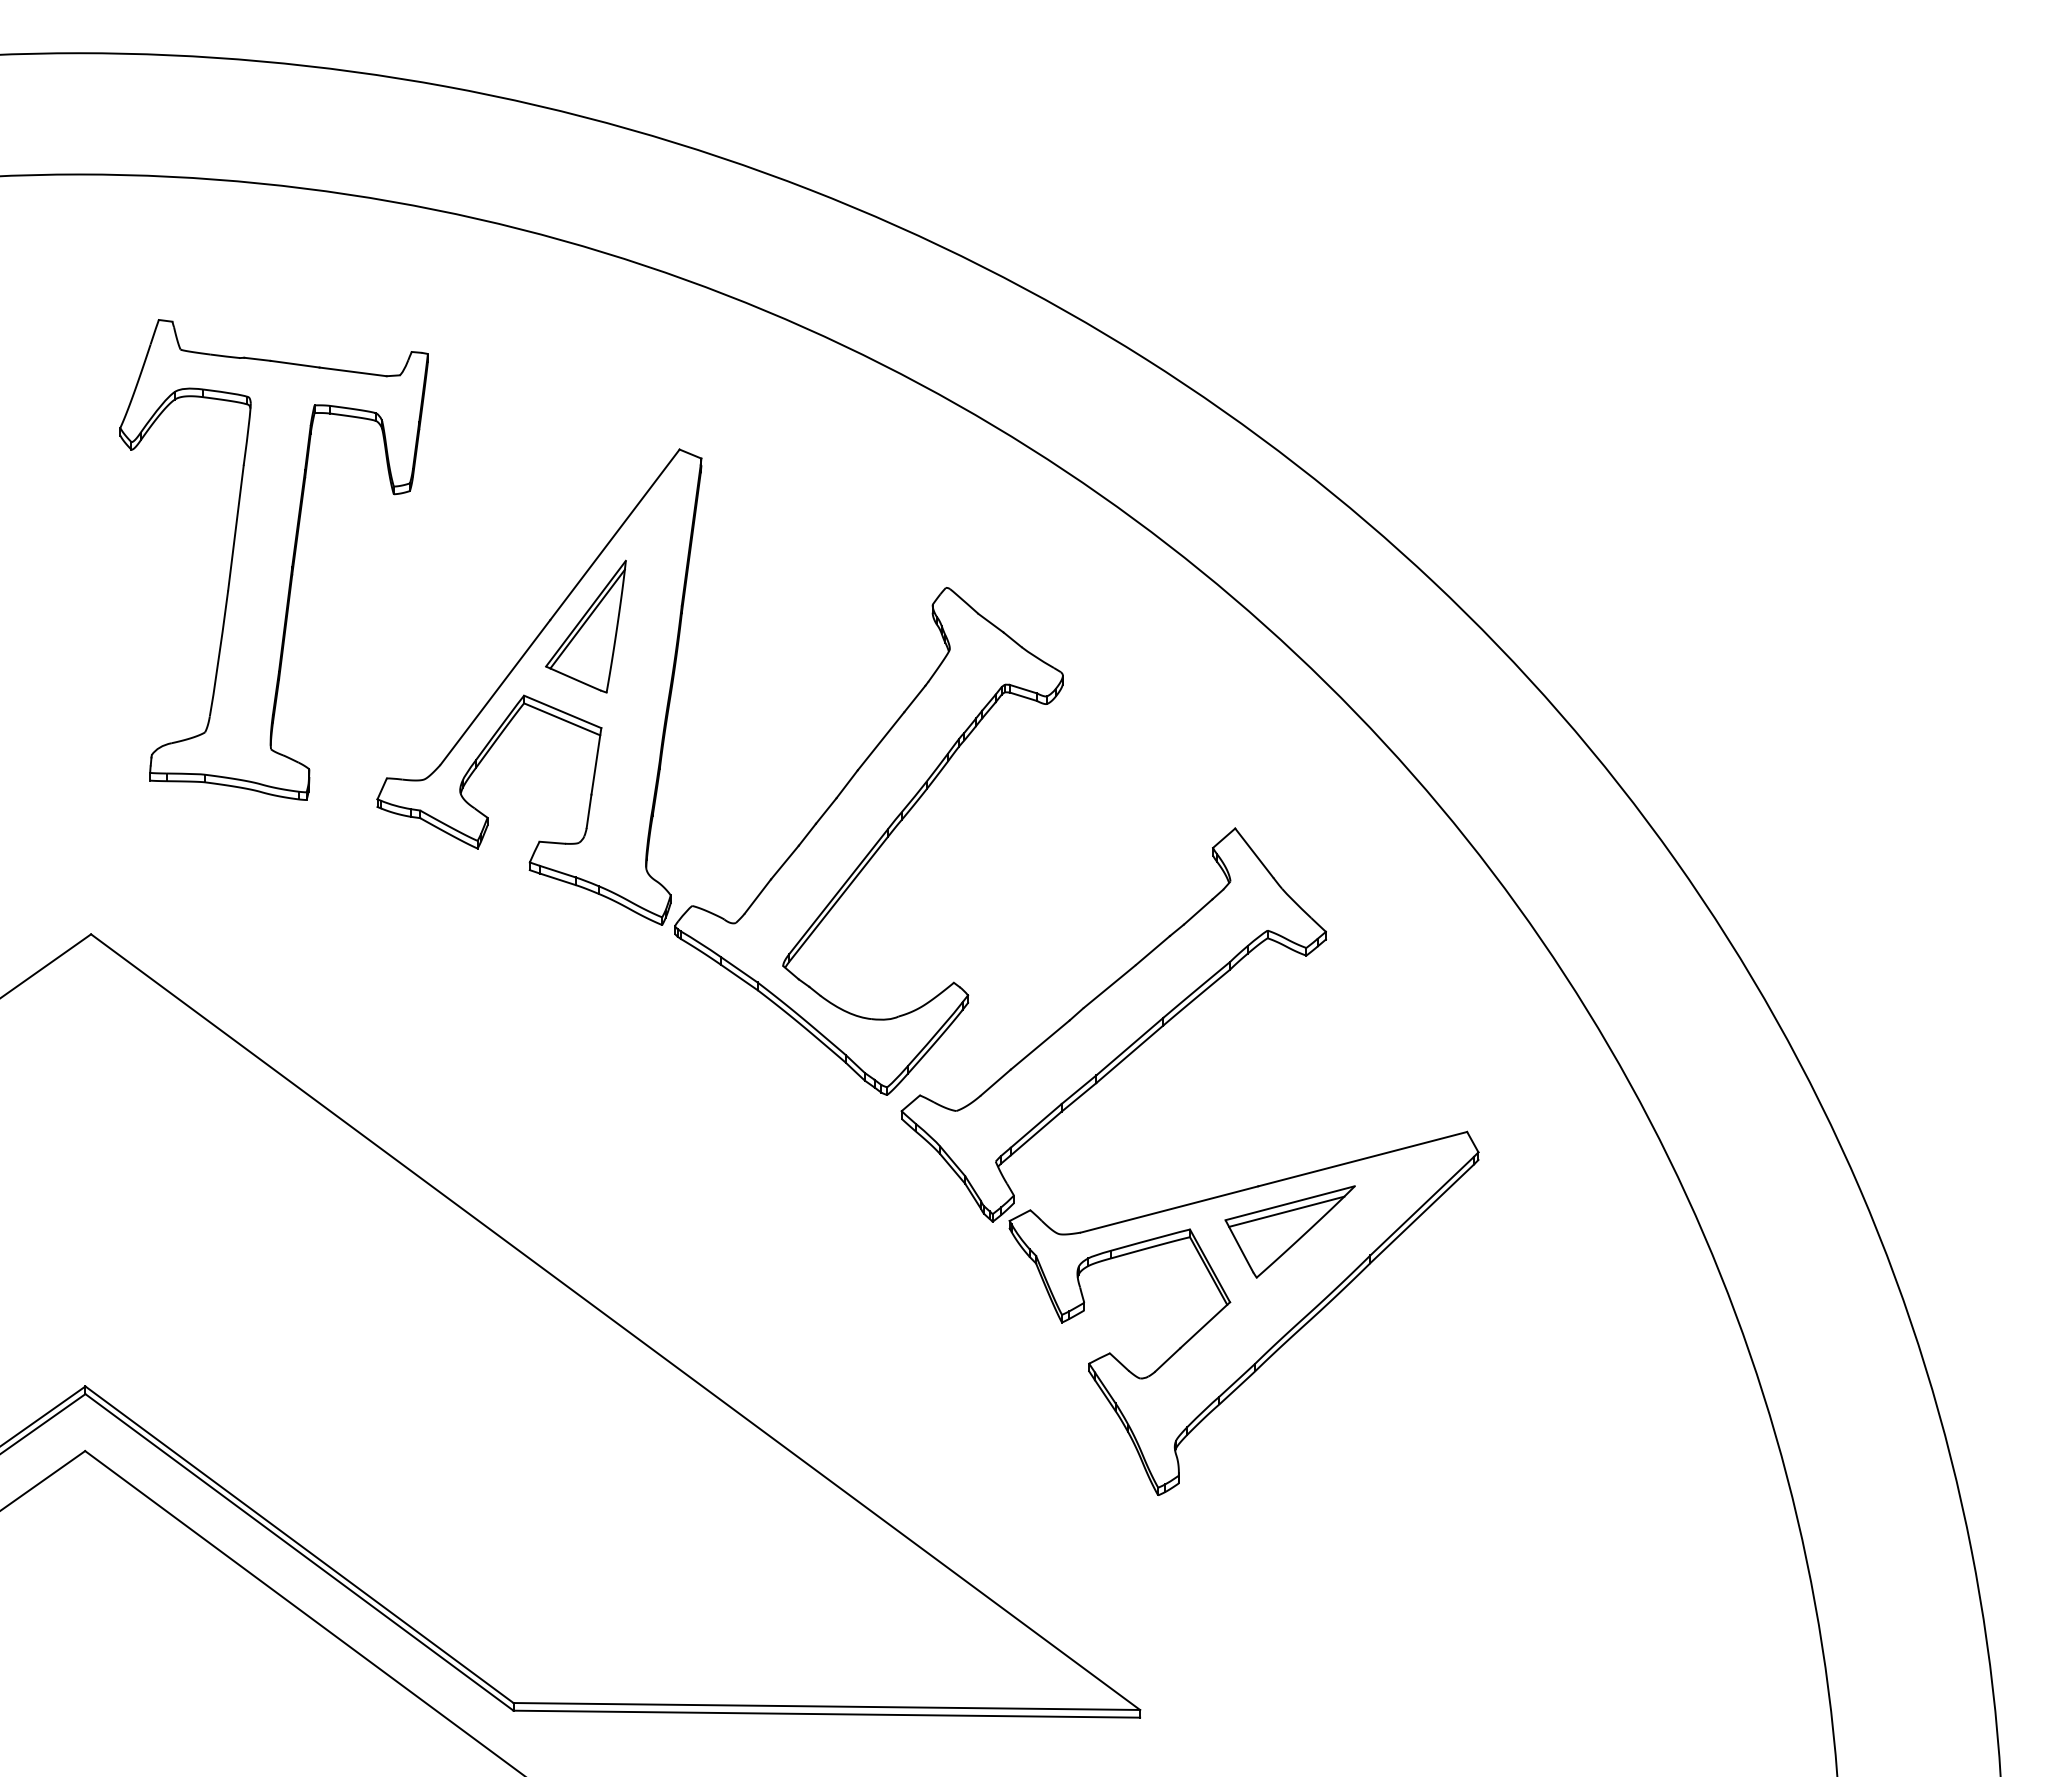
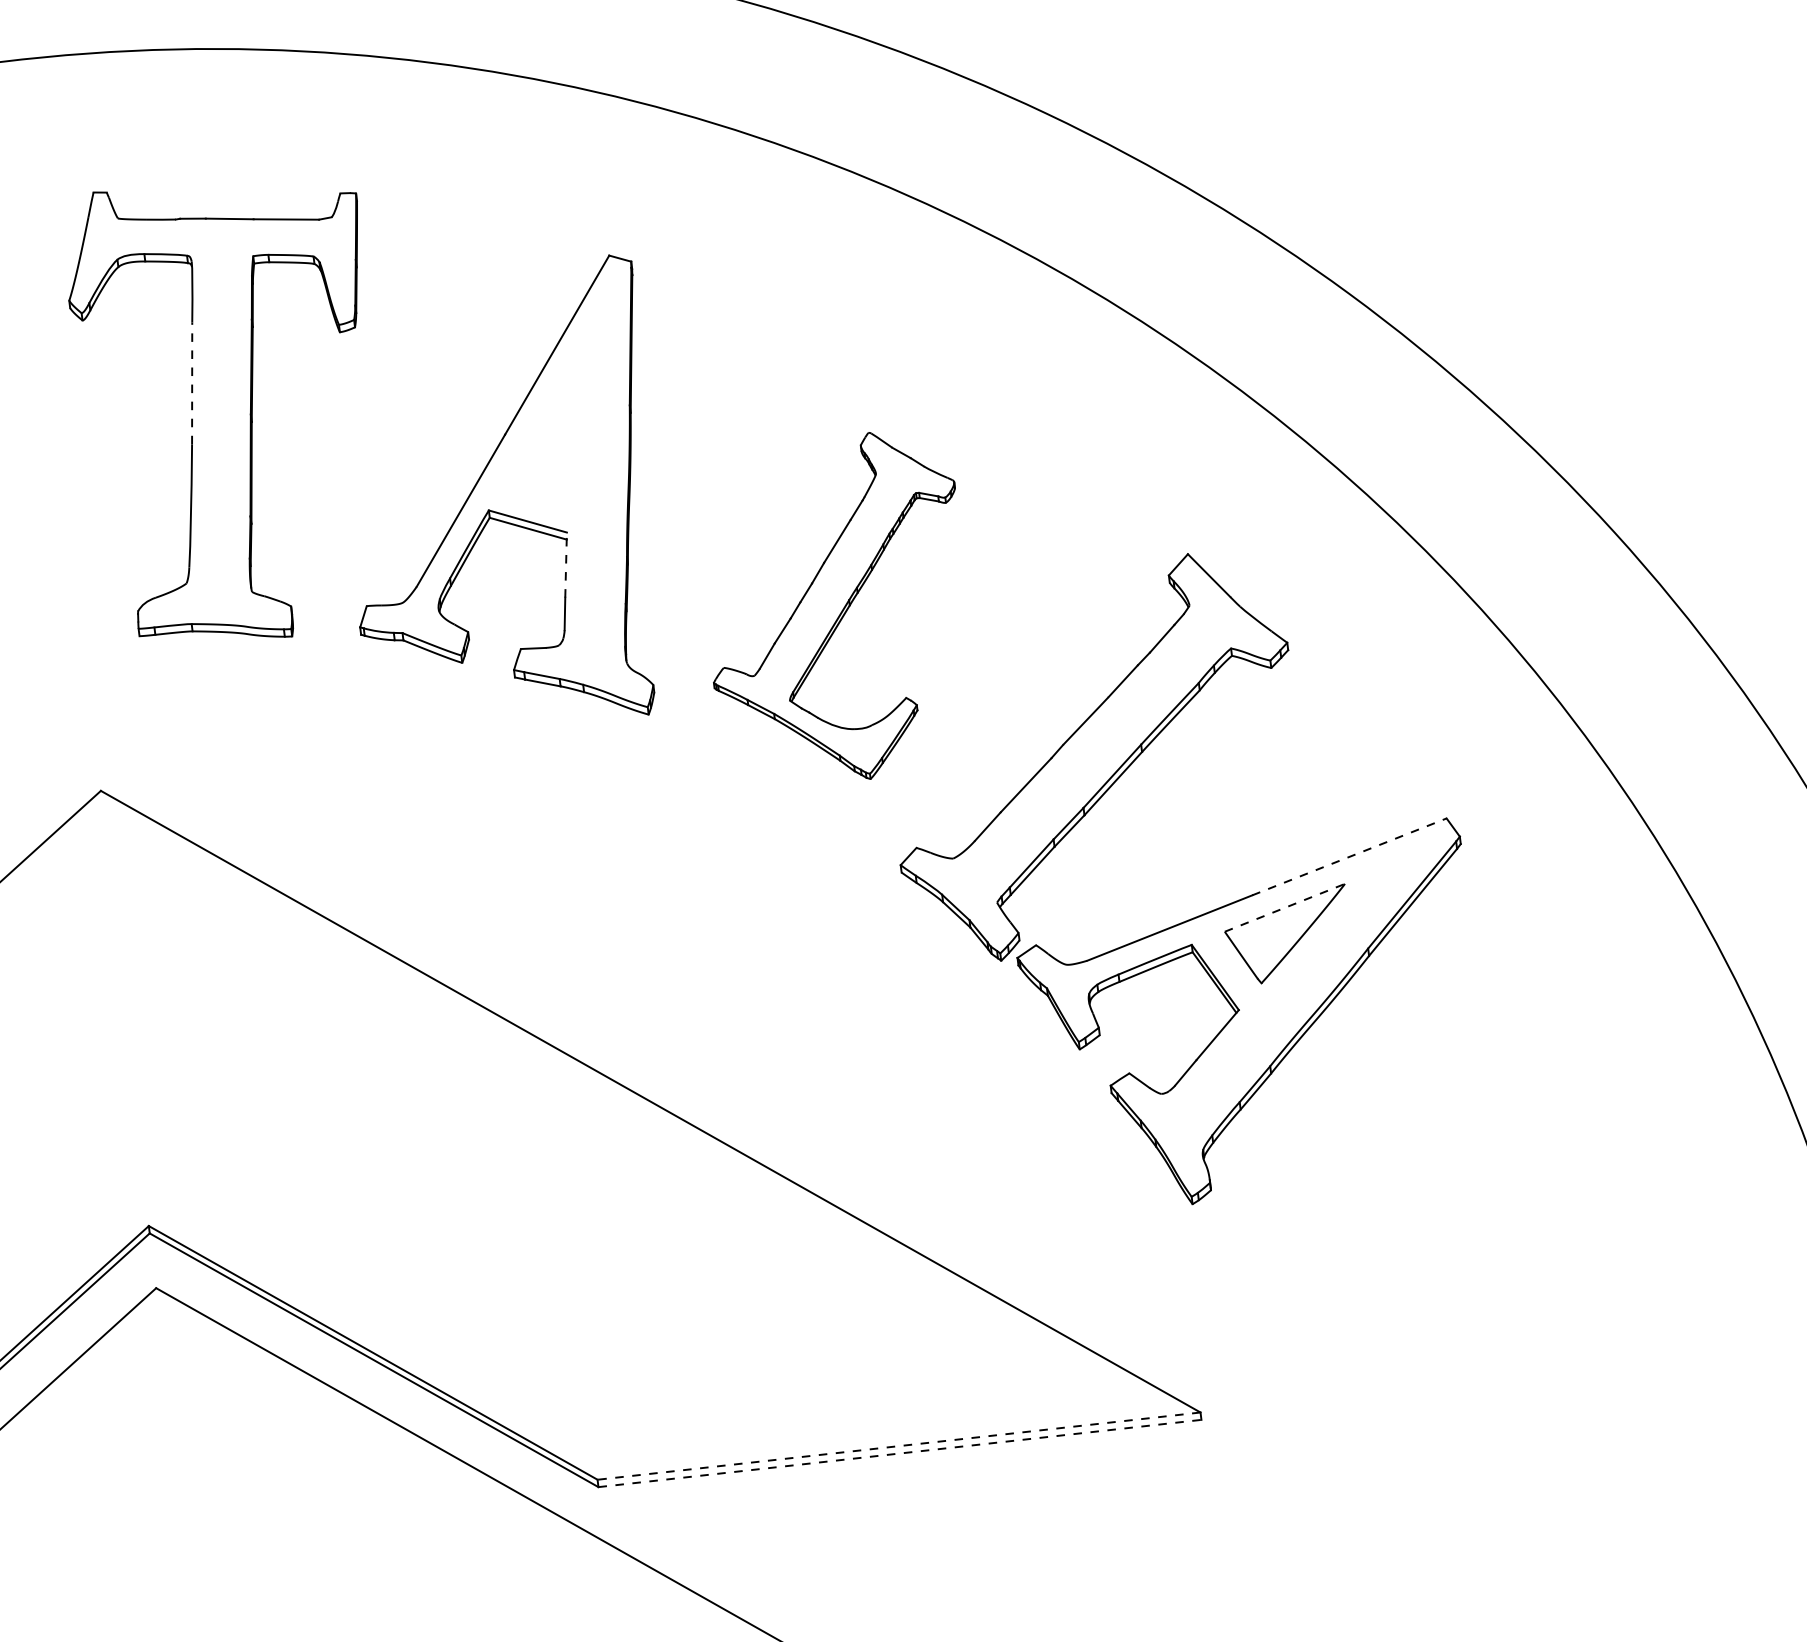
line: (235, 528) -> (191, 383), solid -> dashed
part: (585, 626) -> (539, 436), removed
line: (596, 761) -> (566, 565), solid -> dashed
part: (868, 841) -> (837, 609), size x0.7
line: (1362, 1159) -> (1349, 857), solid -> dashed
line: (1290, 1203) -> (1285, 908), solid -> dashed
line: (1286, 1211) -> (1282, 916), removed
line: (826, 1706) -> (898, 1446), solid -> dashed
line: (827, 1714) -> (900, 1453), solid -> dashed

